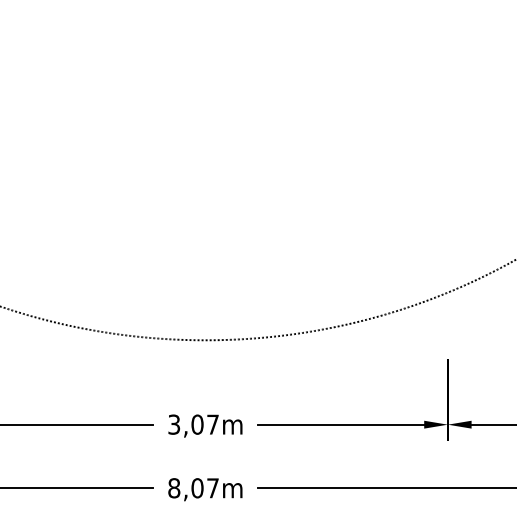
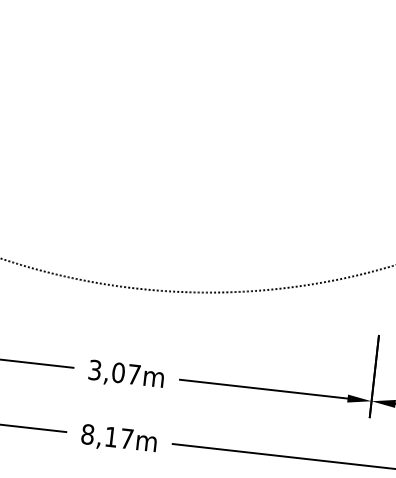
text: (197, 488) -> (111, 437), 8,07m -> 8,17m

